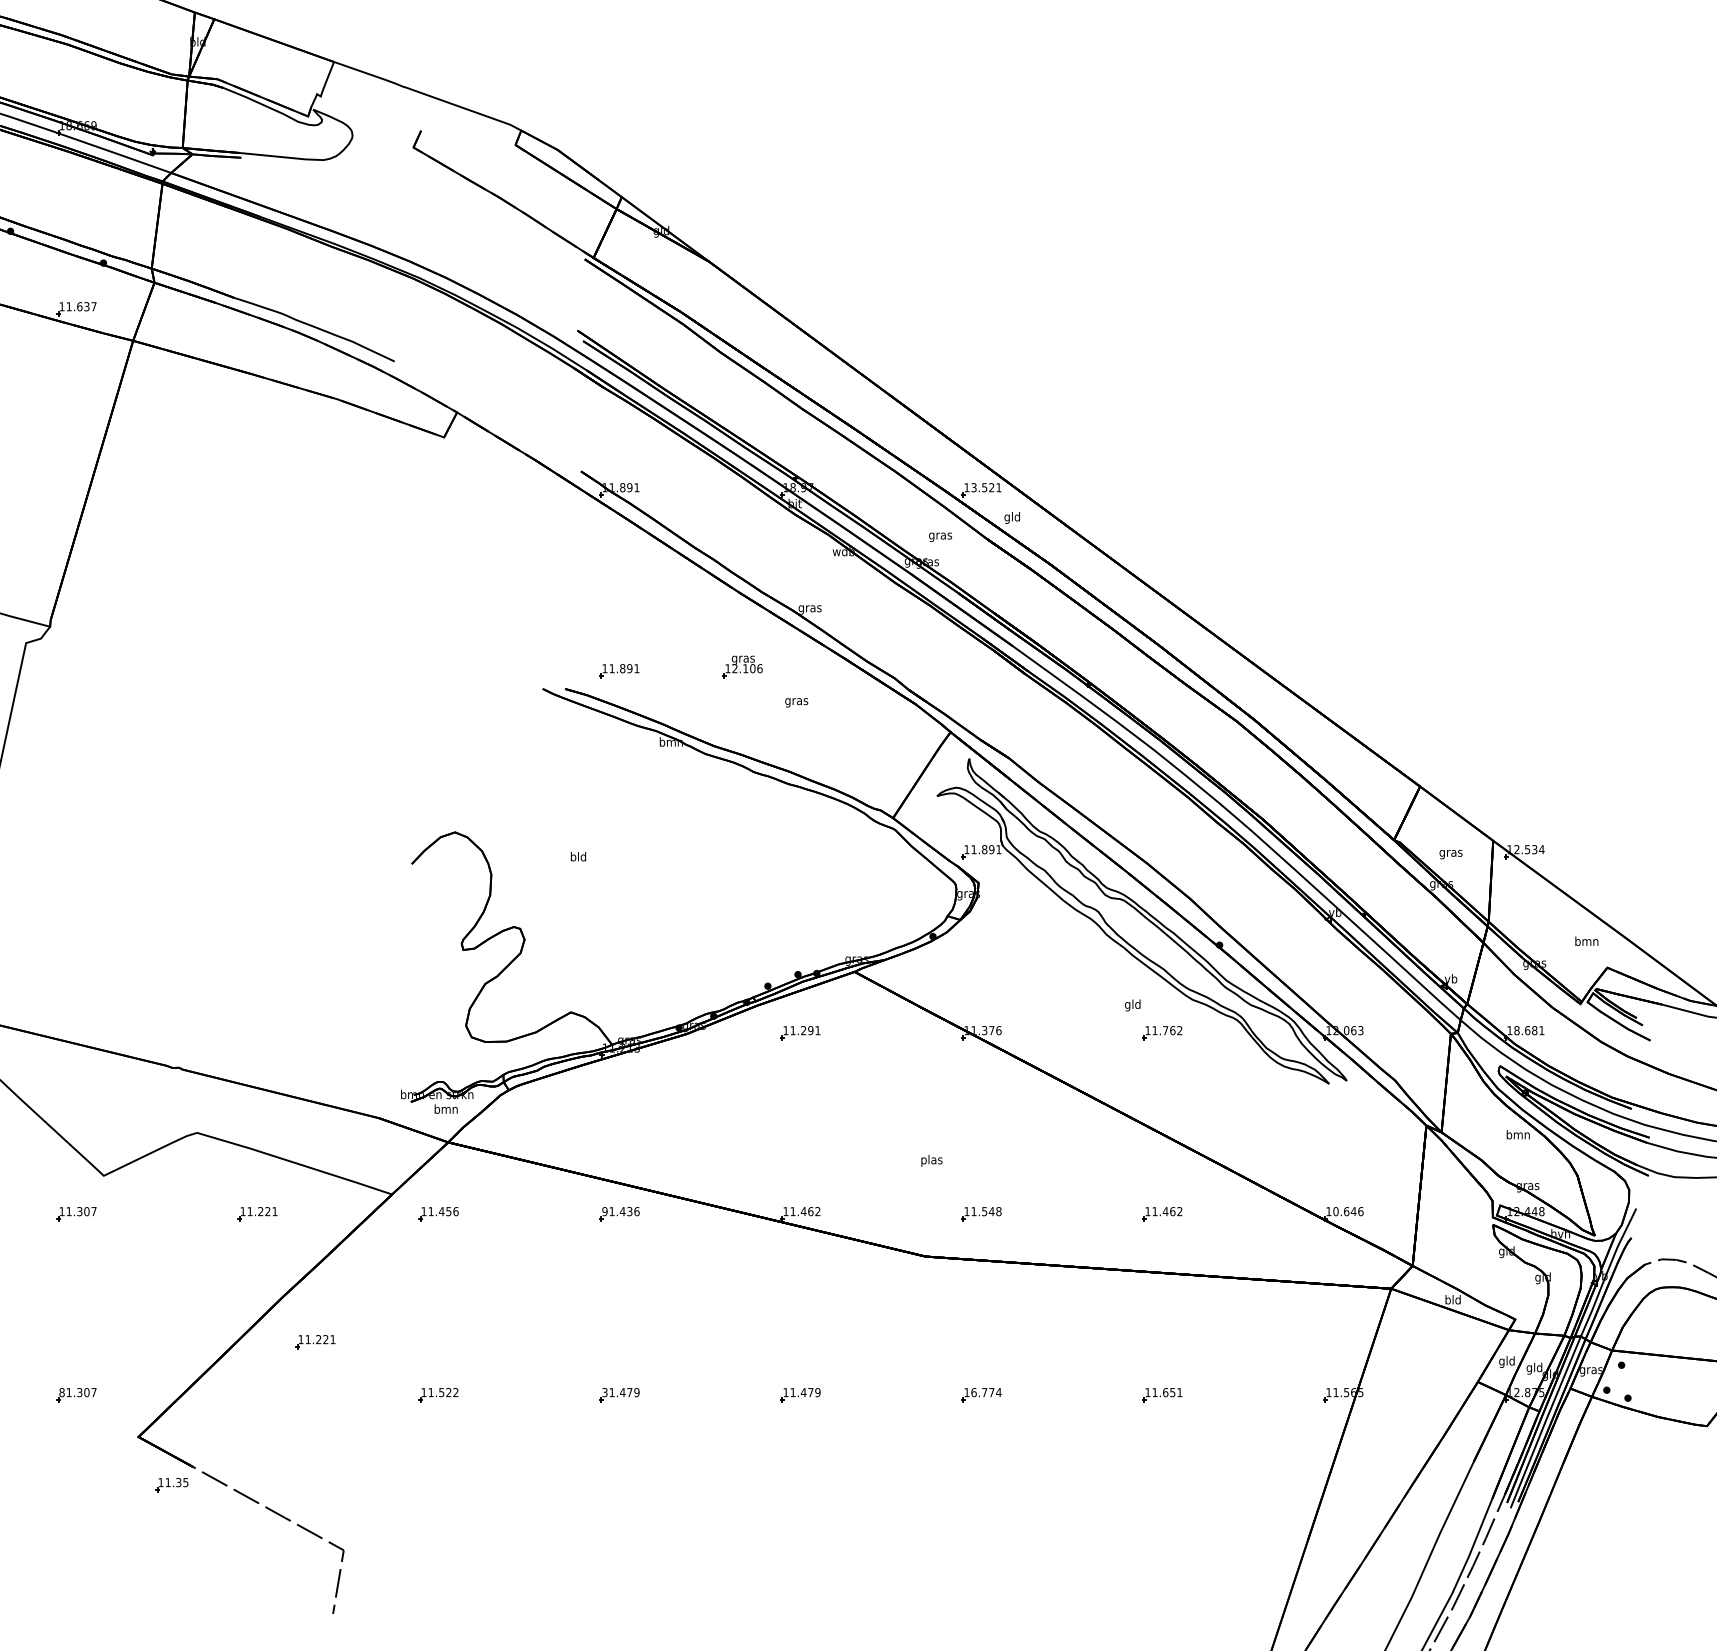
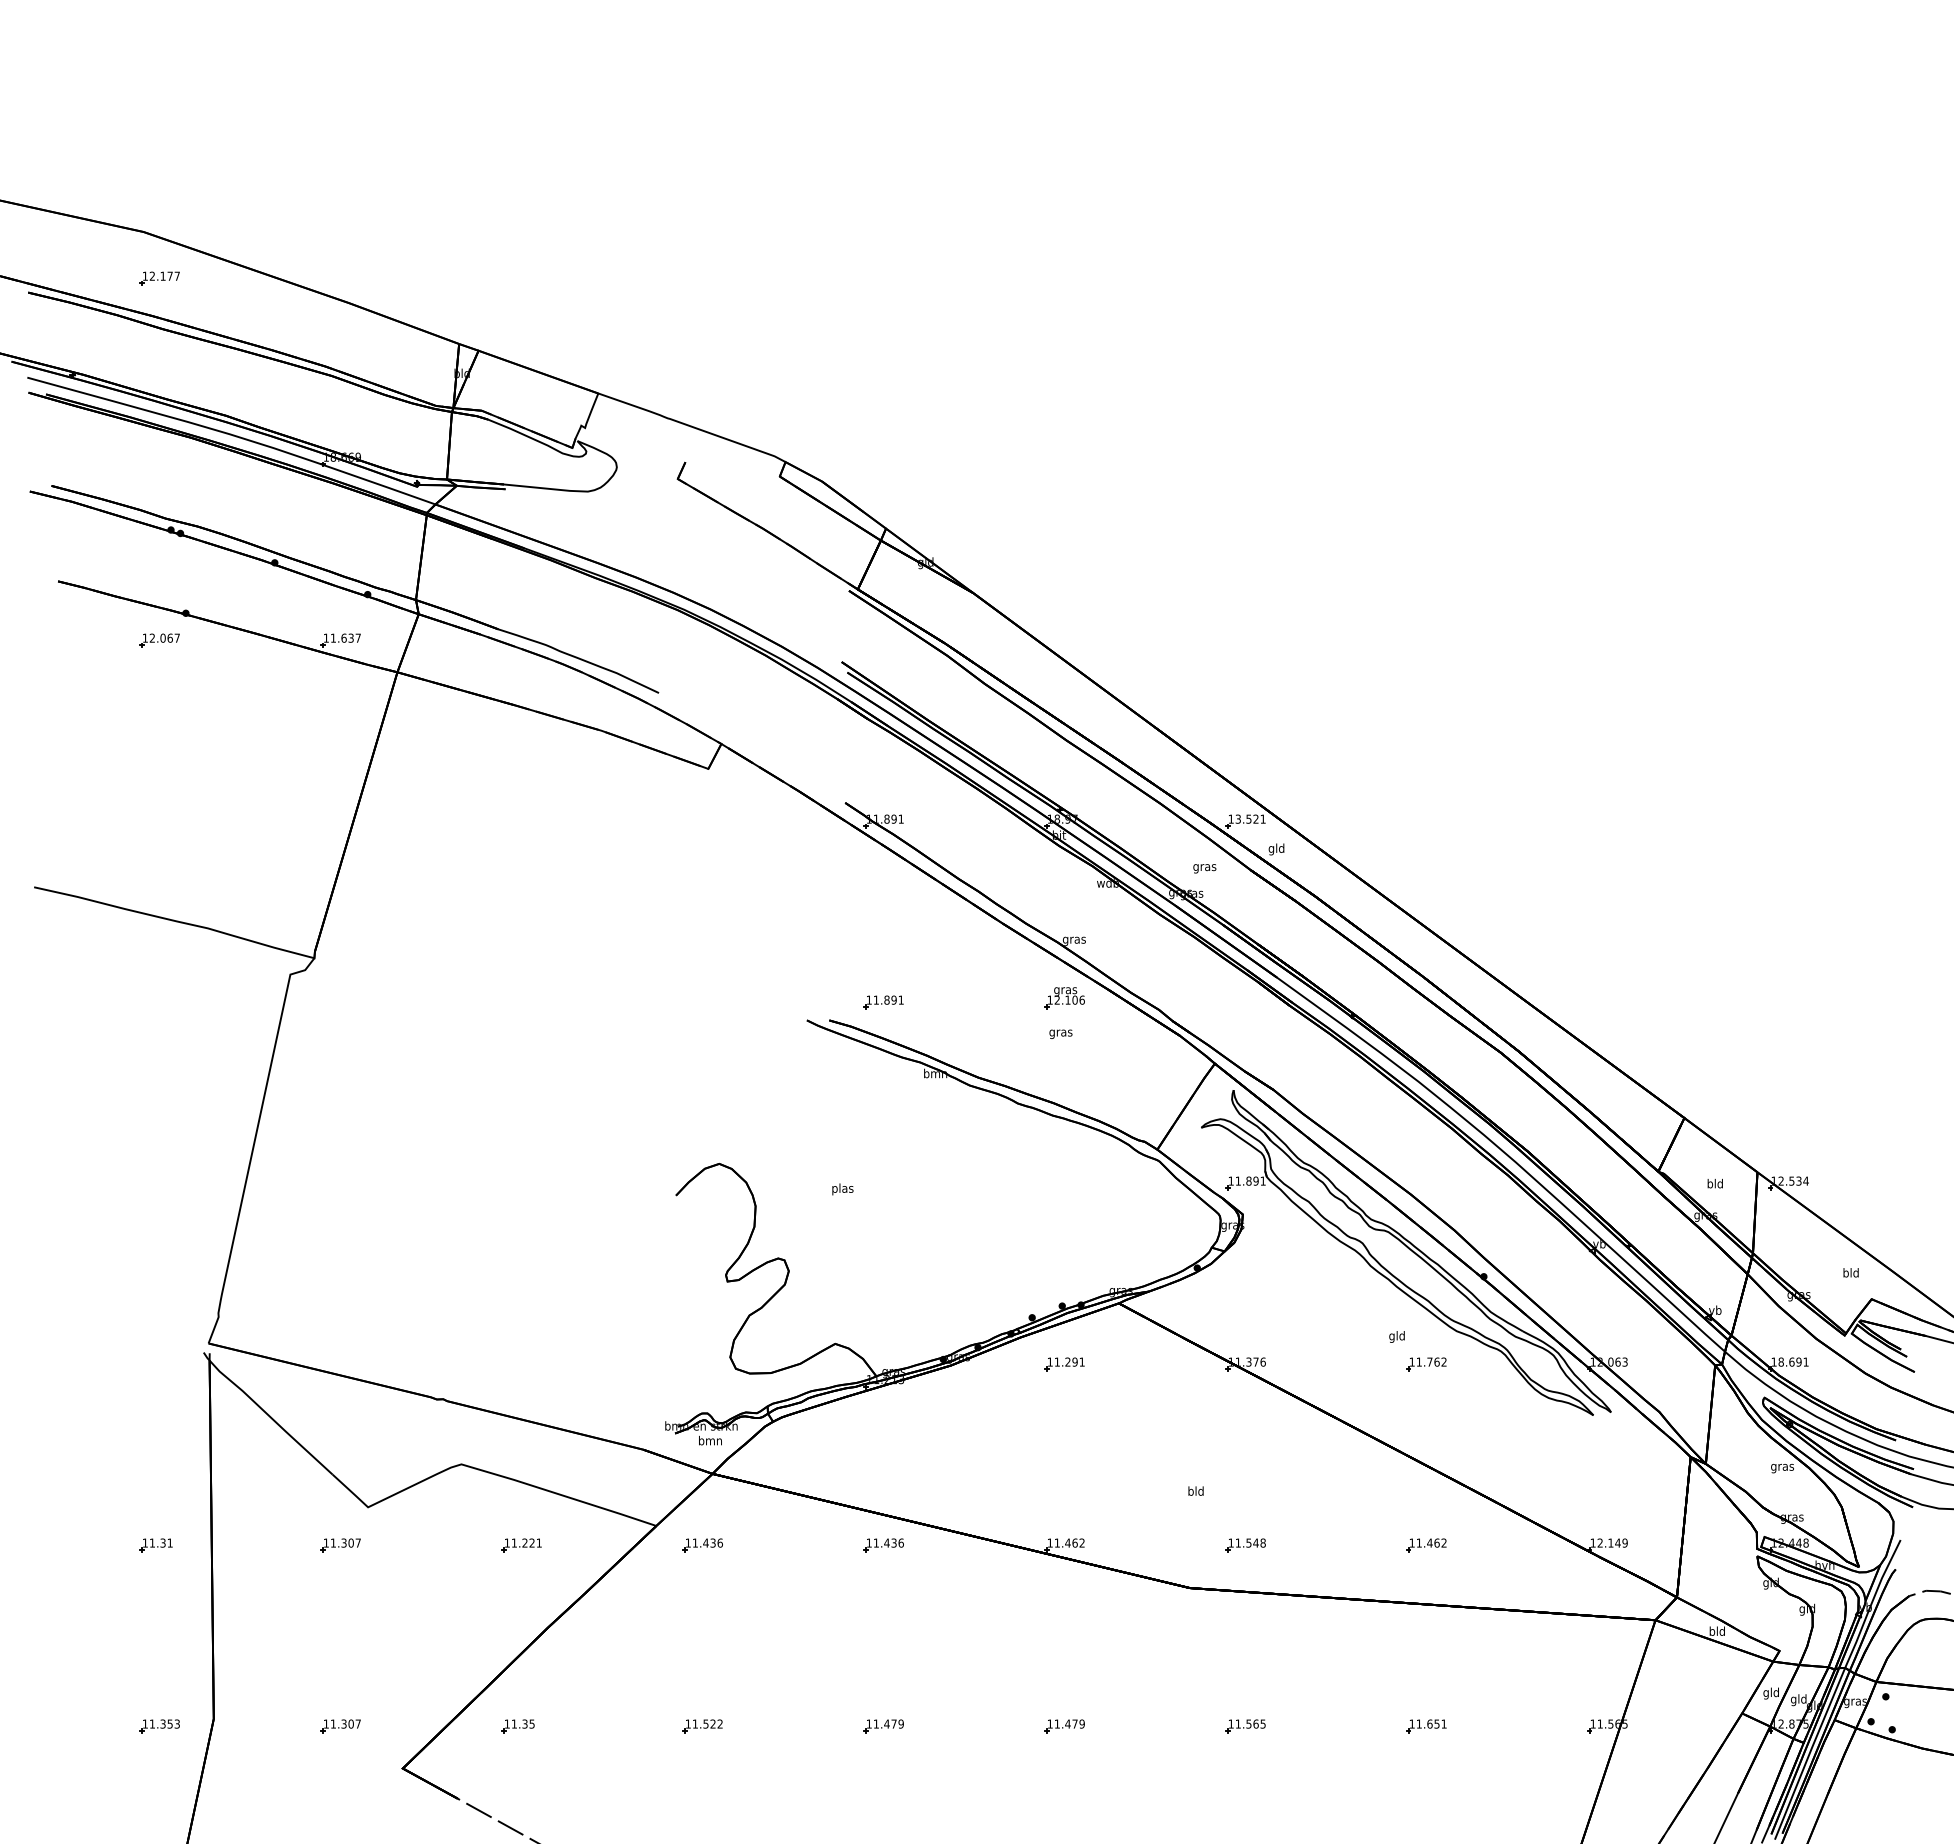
part: (742, 667) -> (1064, 998), moved
text: (1450, 853) -> (1714, 1184), gras -> bld
text: (578, 858) -> (842, 1189), bld -> plas
text: (1586, 941) -> (1850, 1272), bmn -> bld
text: (1534, 1030) -> (1798, 1361), 18.681 -> 18.691
text: (1518, 1136) -> (1782, 1467), bmn -> gras
text: (931, 1161) -> (1195, 1492), plas -> bld
text: (448, 1211) -> (712, 1542), 11.456 -> 11.436
text: (604, 1211) -> (868, 1542), 91.436 -> 11.436
text: (1348, 1211) -> (1612, 1542), 10.646 -> 12.149
part: (315, 1342) -> (579, 1673), removed
text: (61, 1392) -> (325, 1723), 81.307 -> 11.307
text: (604, 1392) -> (868, 1723), 31.479 -> 11.479
text: (986, 1392) -> (1250, 1723), 16.774 -> 11.565
part: (171, 1485) -> (517, 1726), moved

